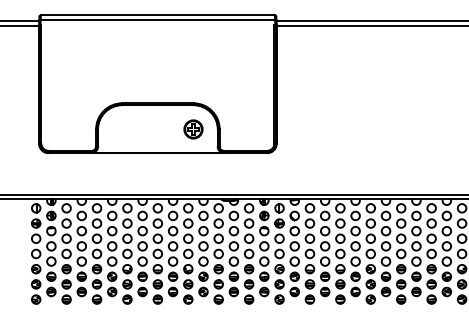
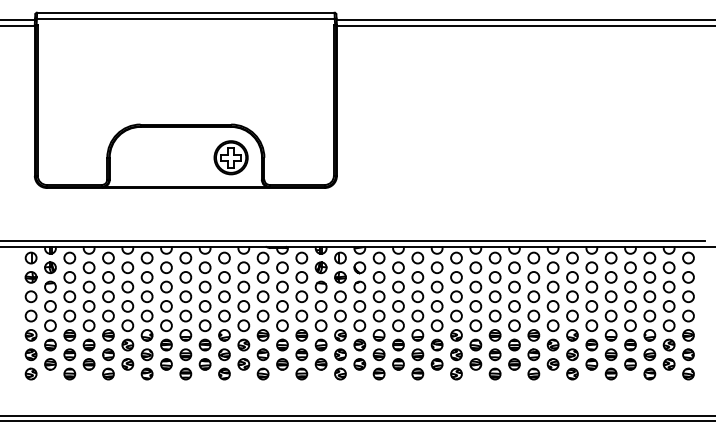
part: (193, 129) -> (230, 157), size x1.43

